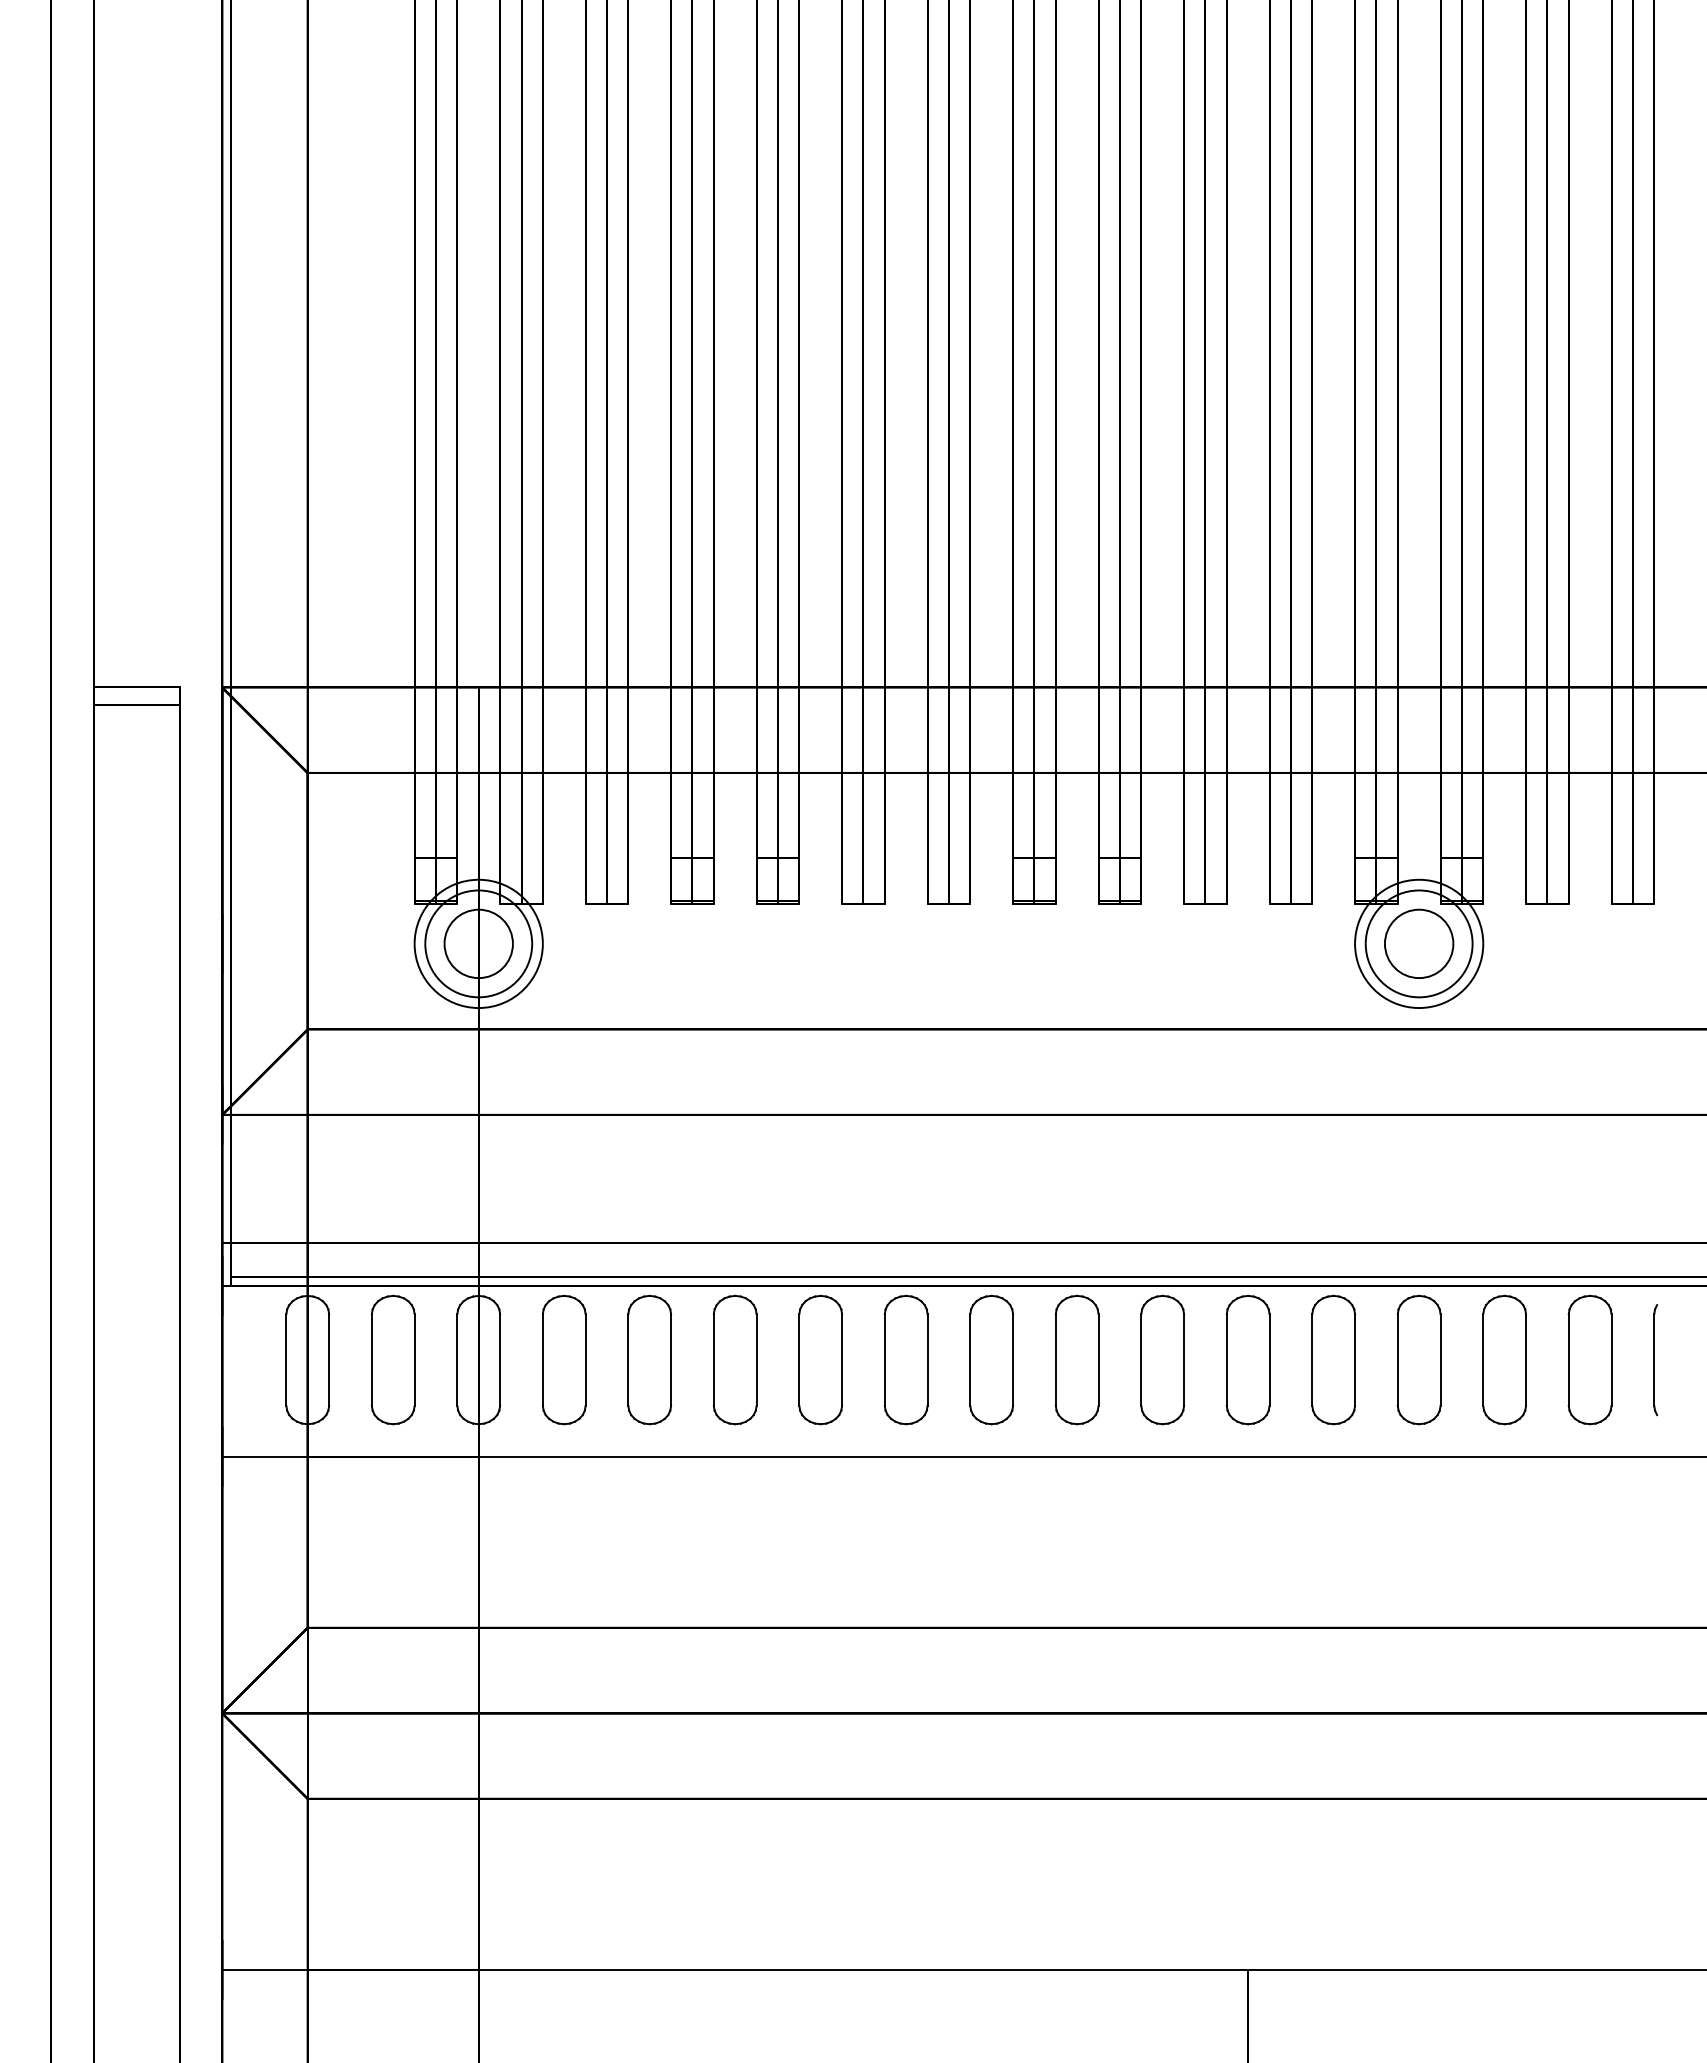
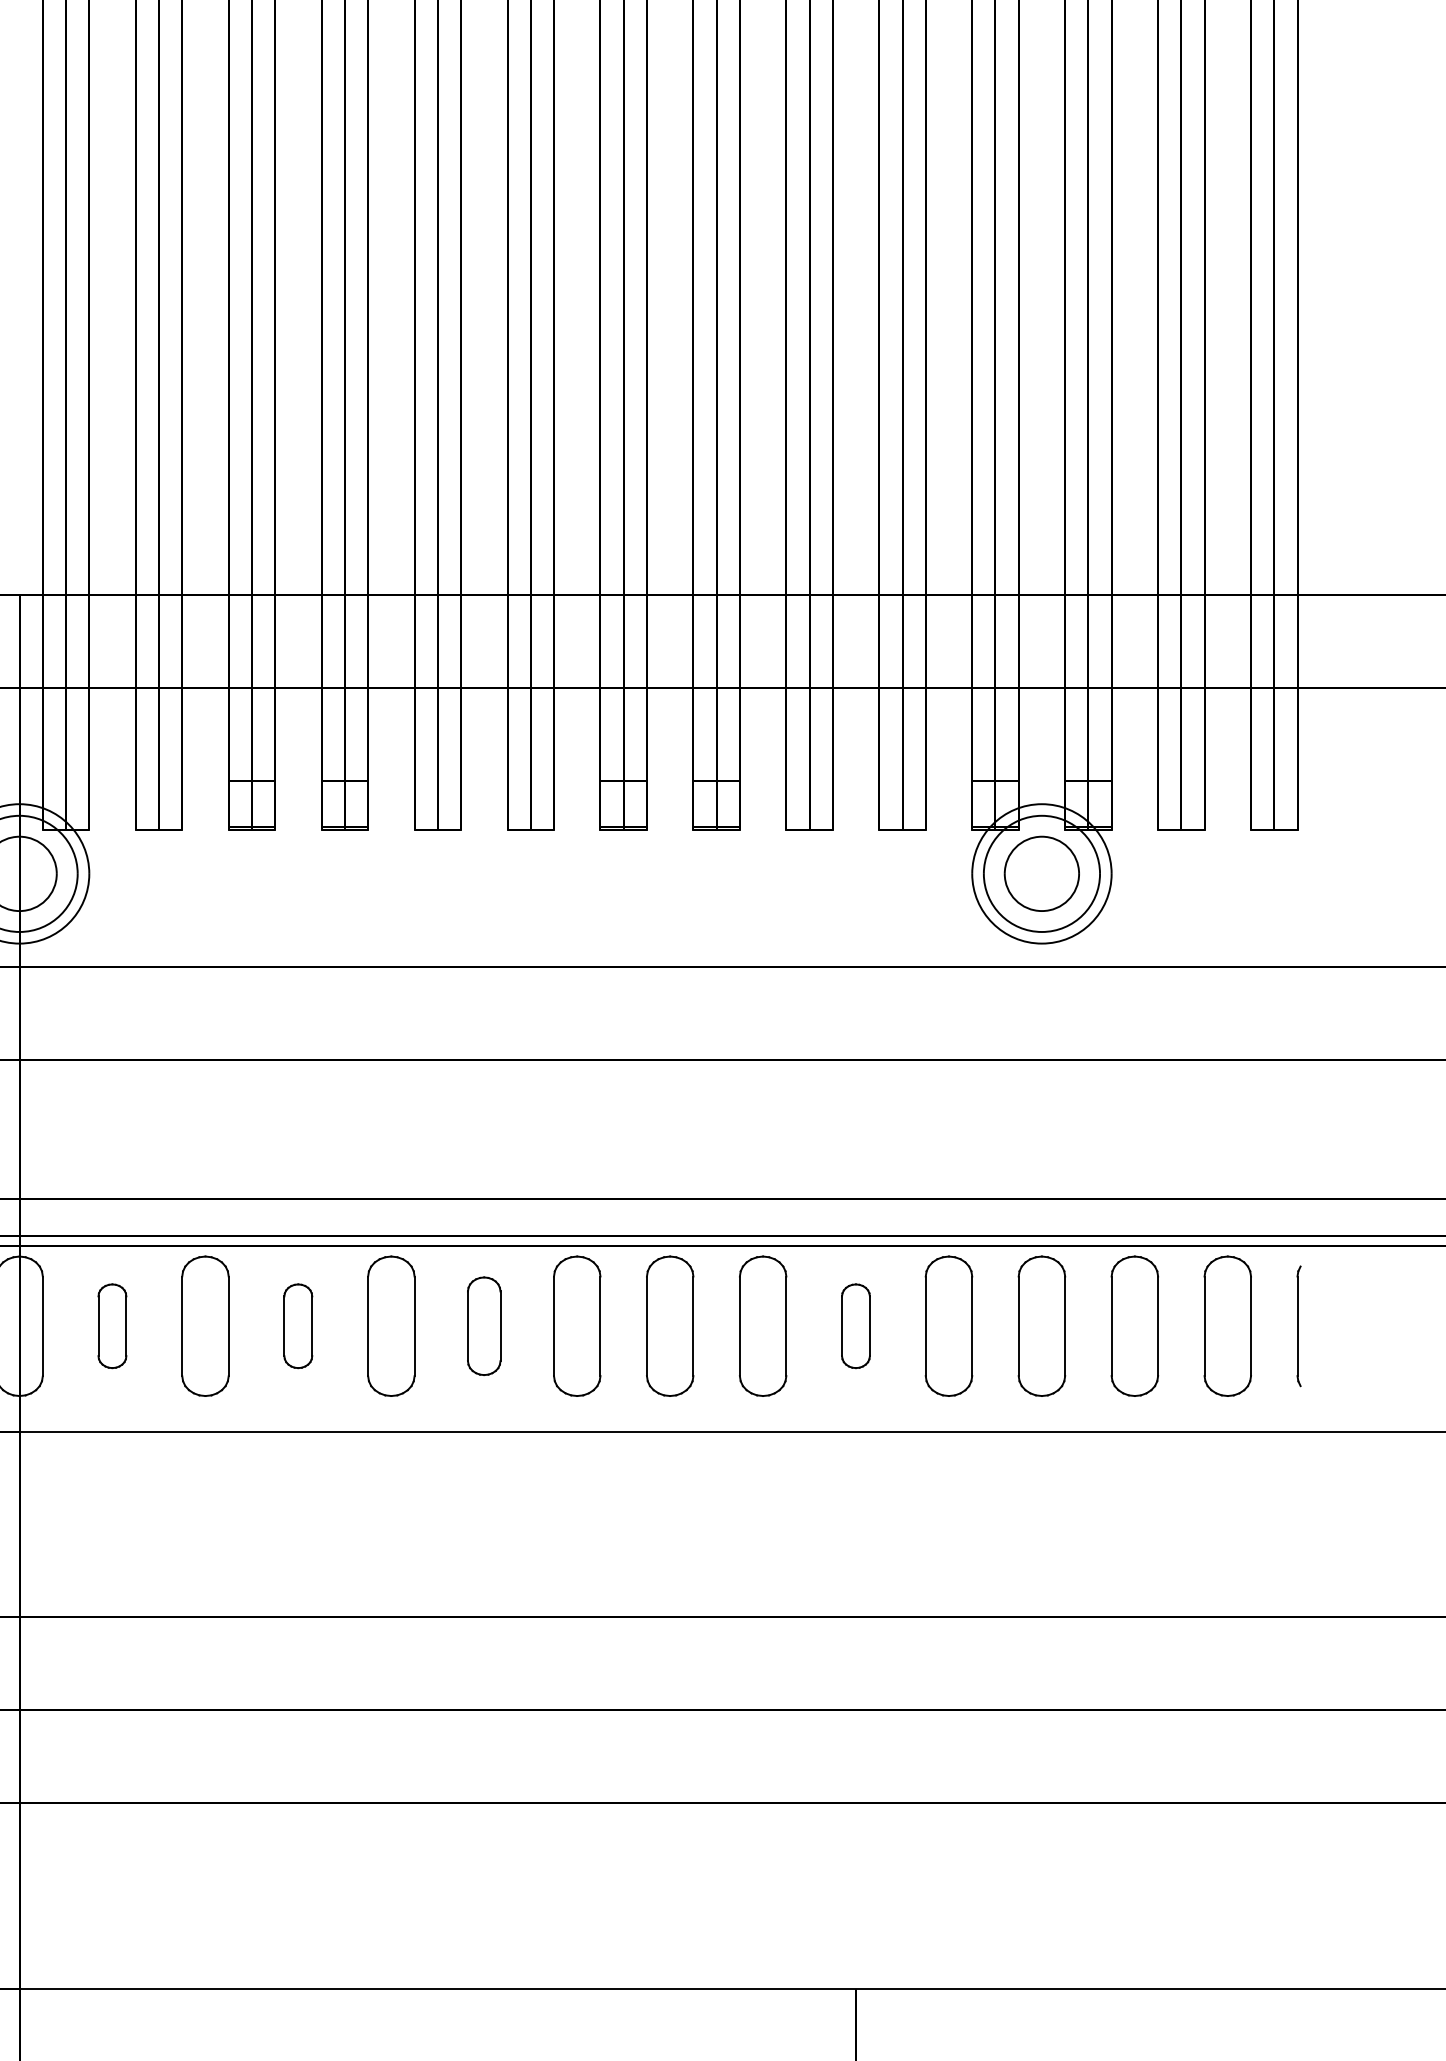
part: (563, 1359) -> (111, 1325), size x0.6
part: (734, 1359) -> (297, 1325), size x0.6
part: (905, 1359) -> (483, 1325), size x0.7
part: (1247, 1359) -> (855, 1325), size x0.6

